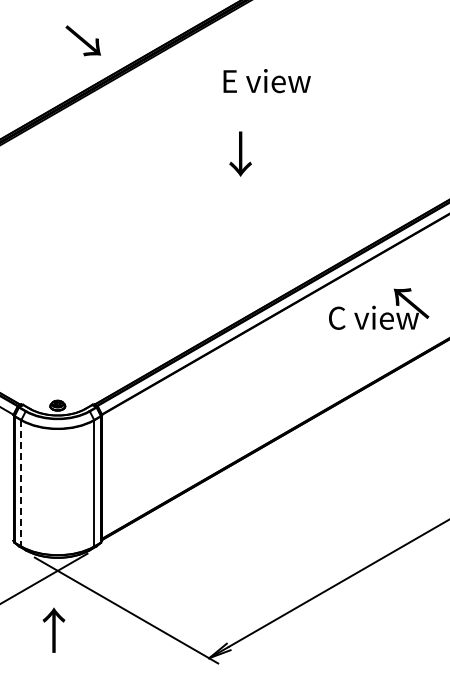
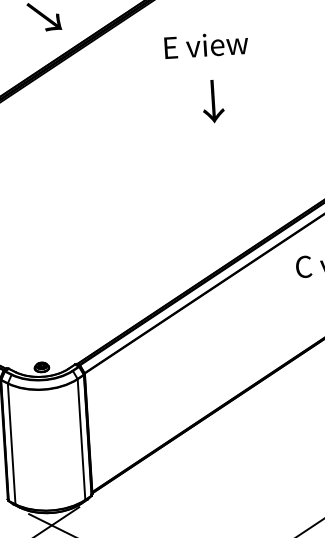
text: (266, 81) -> (205, 45), moved
text: (240, 153) -> (213, 100), moved
line: (21, 483) -> (11, 444), dashed -> solid

